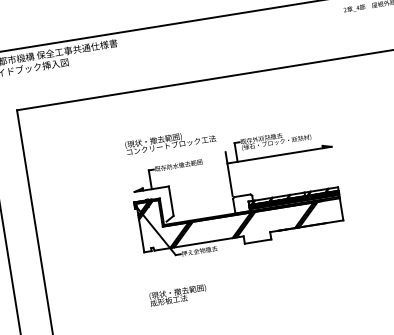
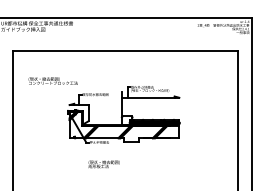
text: (168, 140) -> (52, 80), moved
text: (177, 295) -> (103, 164), moved

